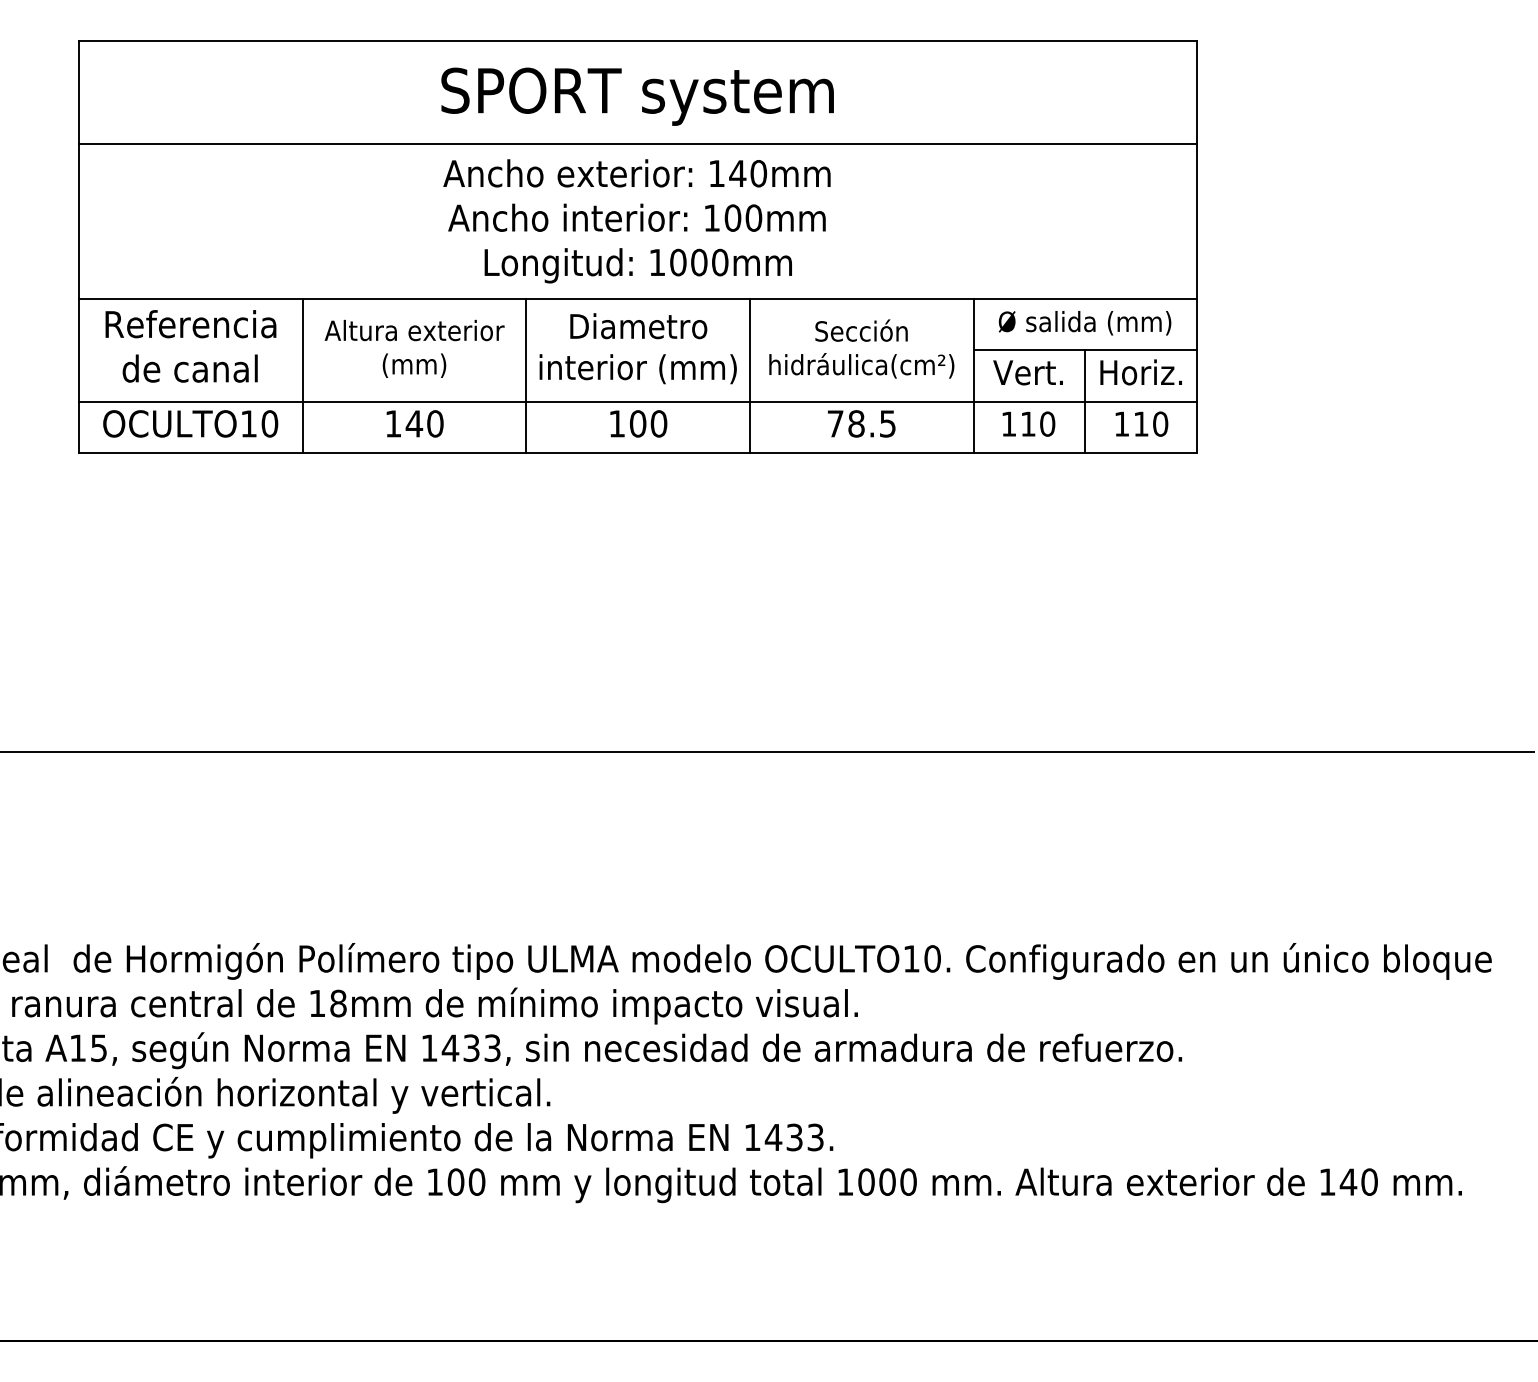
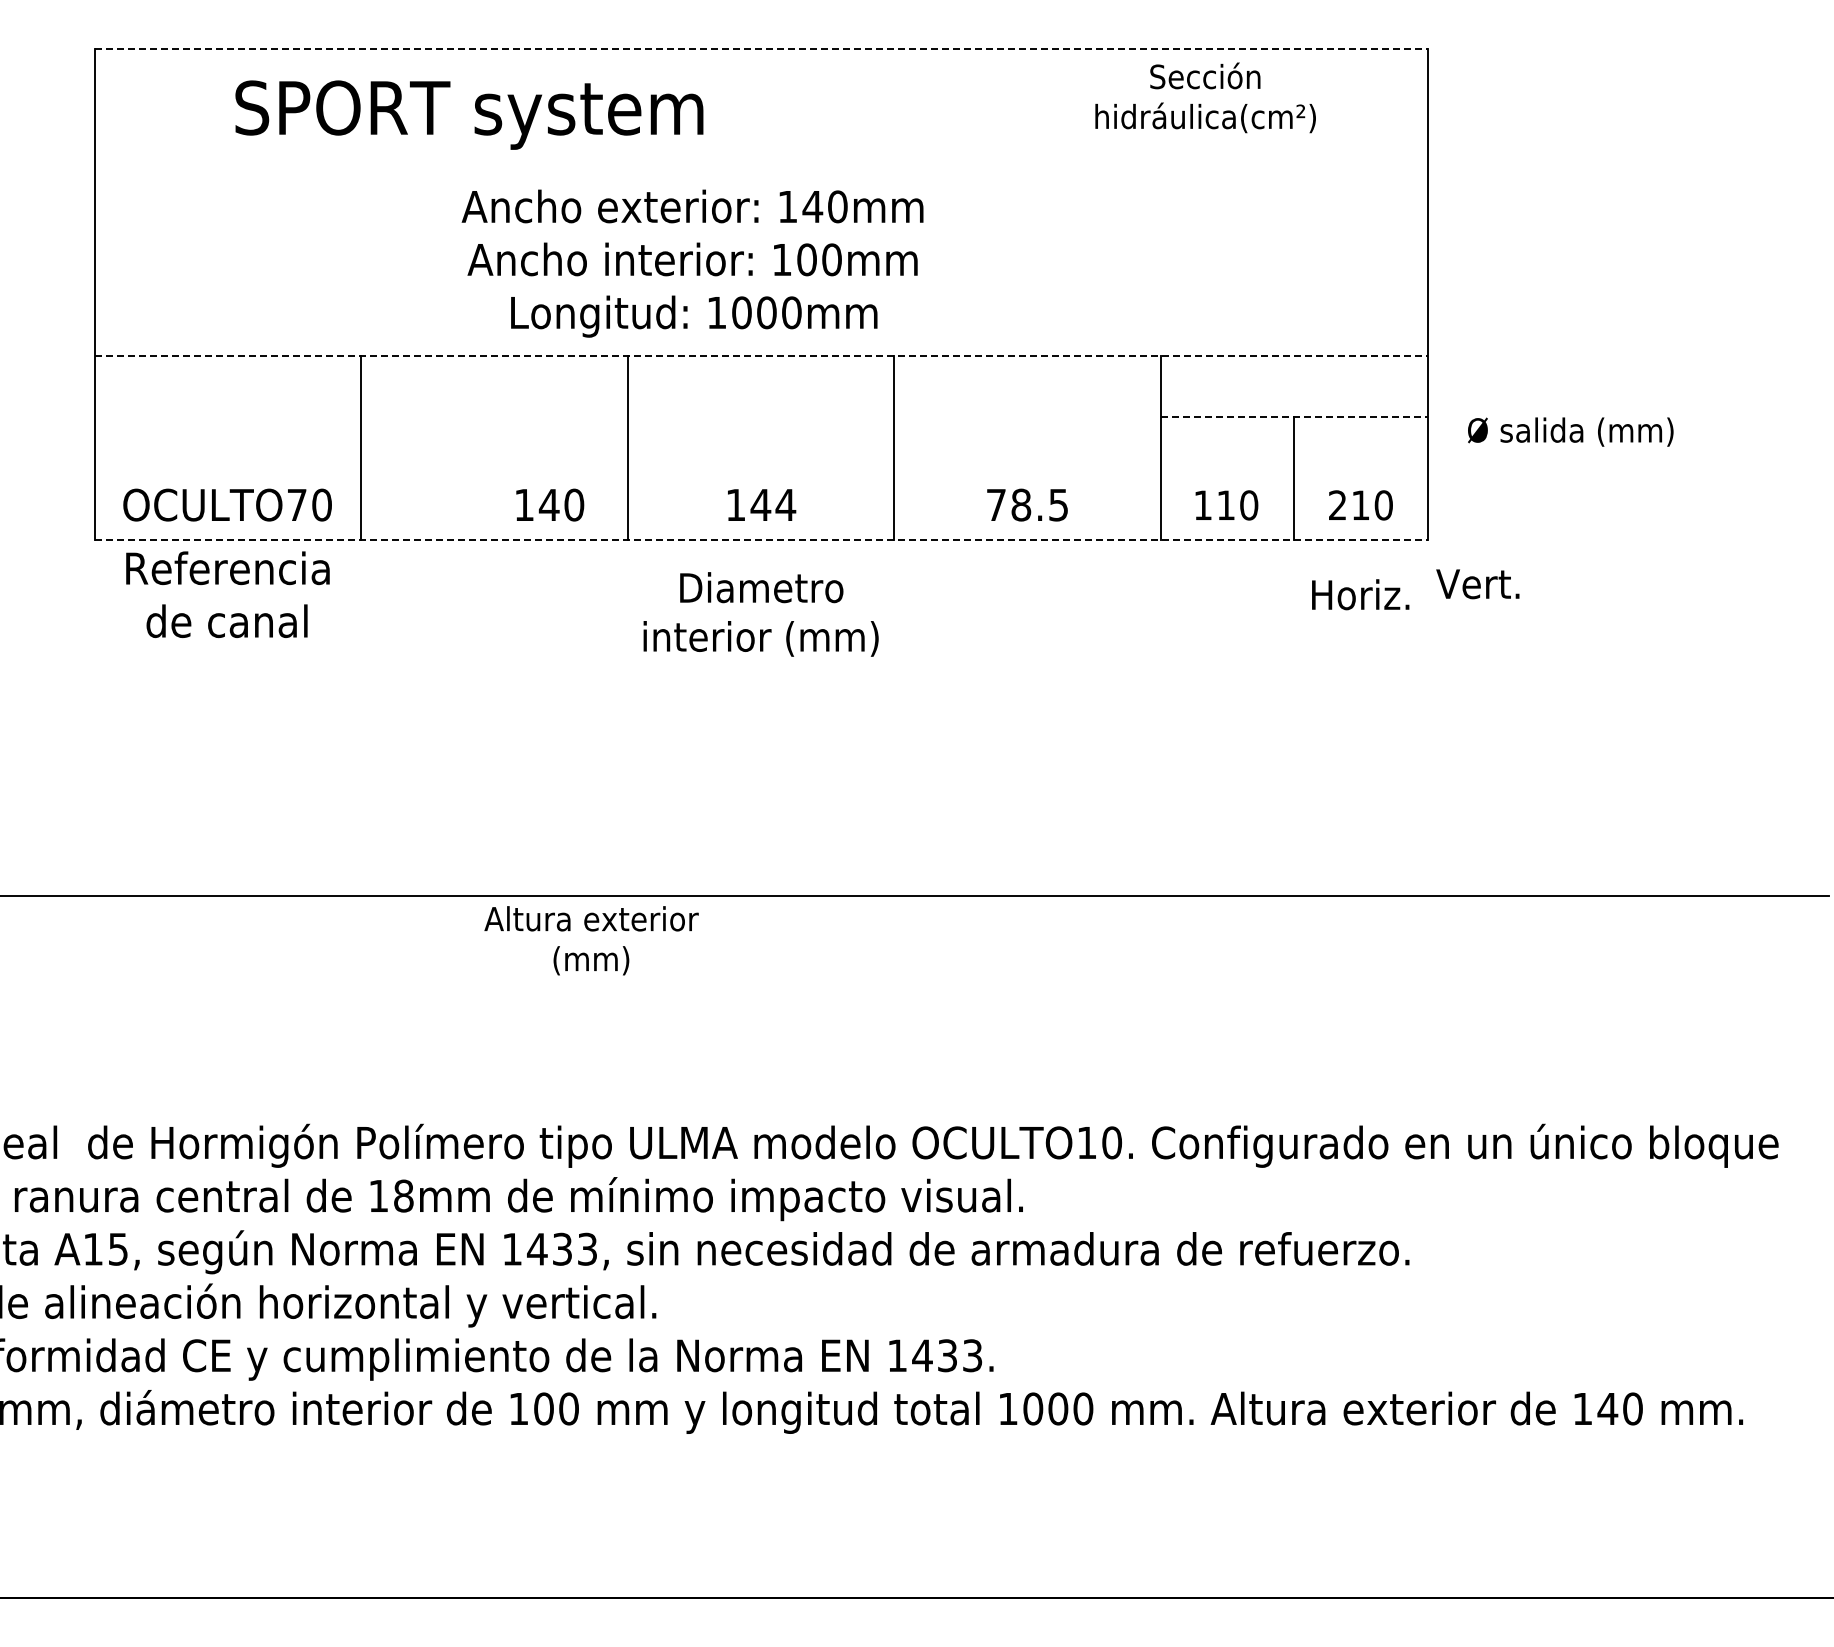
line: (638, 41) -> (761, 49), solid -> dashed
text: (637, 96) -> (469, 114), moved
line: (637, 144) -> (760, 171), removed
text: (636, 221) -> (692, 263), moved
line: (638, 298) -> (761, 355), solid -> dashed
text: (1084, 322) -> (1570, 431), moved
text: (190, 346) -> (227, 594), moved
text: (414, 348) -> (591, 940), moved
text: (637, 348) -> (760, 614), moved
text: (861, 348) -> (1205, 97), moved
line: (1085, 350) -> (1294, 417), solid -> dashed
text: (1141, 372) -> (1360, 594), moved
text: (1027, 373) -> (1477, 584), moved
line: (637, 401) -> (760, 478), removed
text: (249, 423) -> (297, 504), OCULTO10 -> OCULTO70
text: (415, 423) -> (550, 504), moved
text: (648, 423) -> (773, 504), 100 -> 144
text: (1121, 423) -> (1337, 504), 110 -> 210
line: (638, 452) -> (761, 539), solid -> dashed

